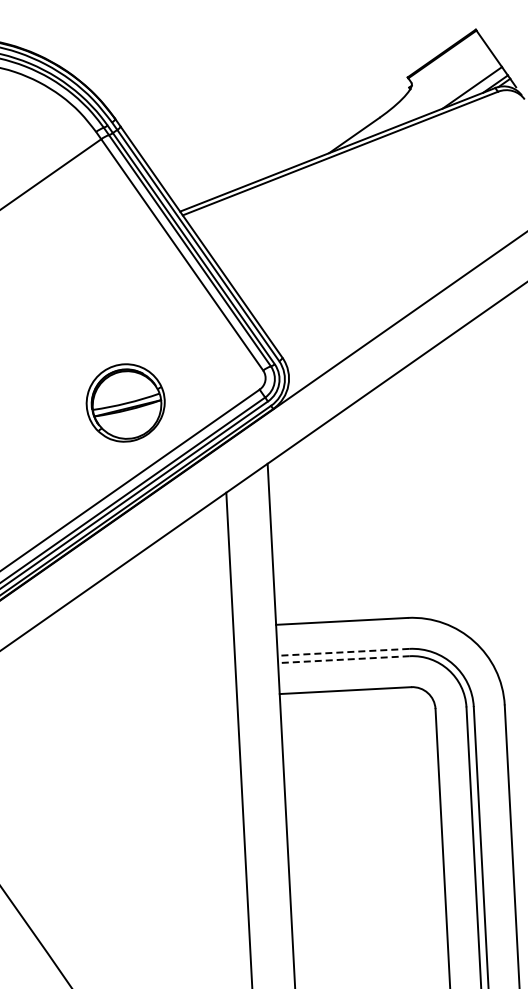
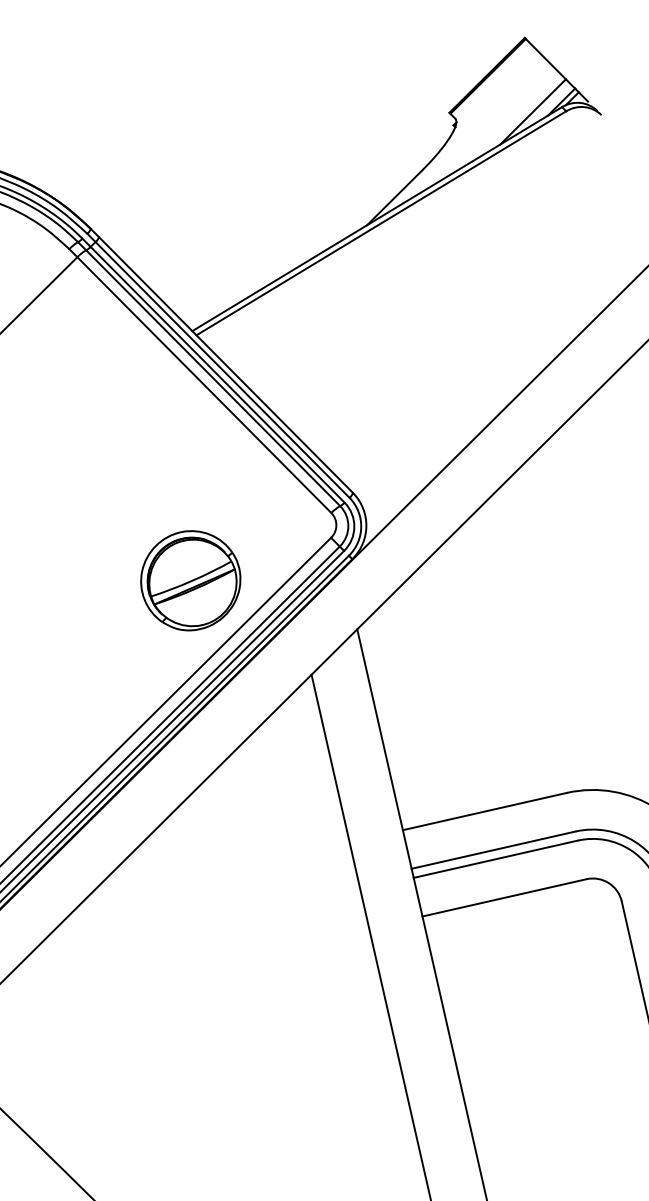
part: (125, 402) -> (190, 580), moved
line: (343, 652) -> (493, 850), dashed -> solid
line: (343, 659) -> (495, 859), dashed -> solid

